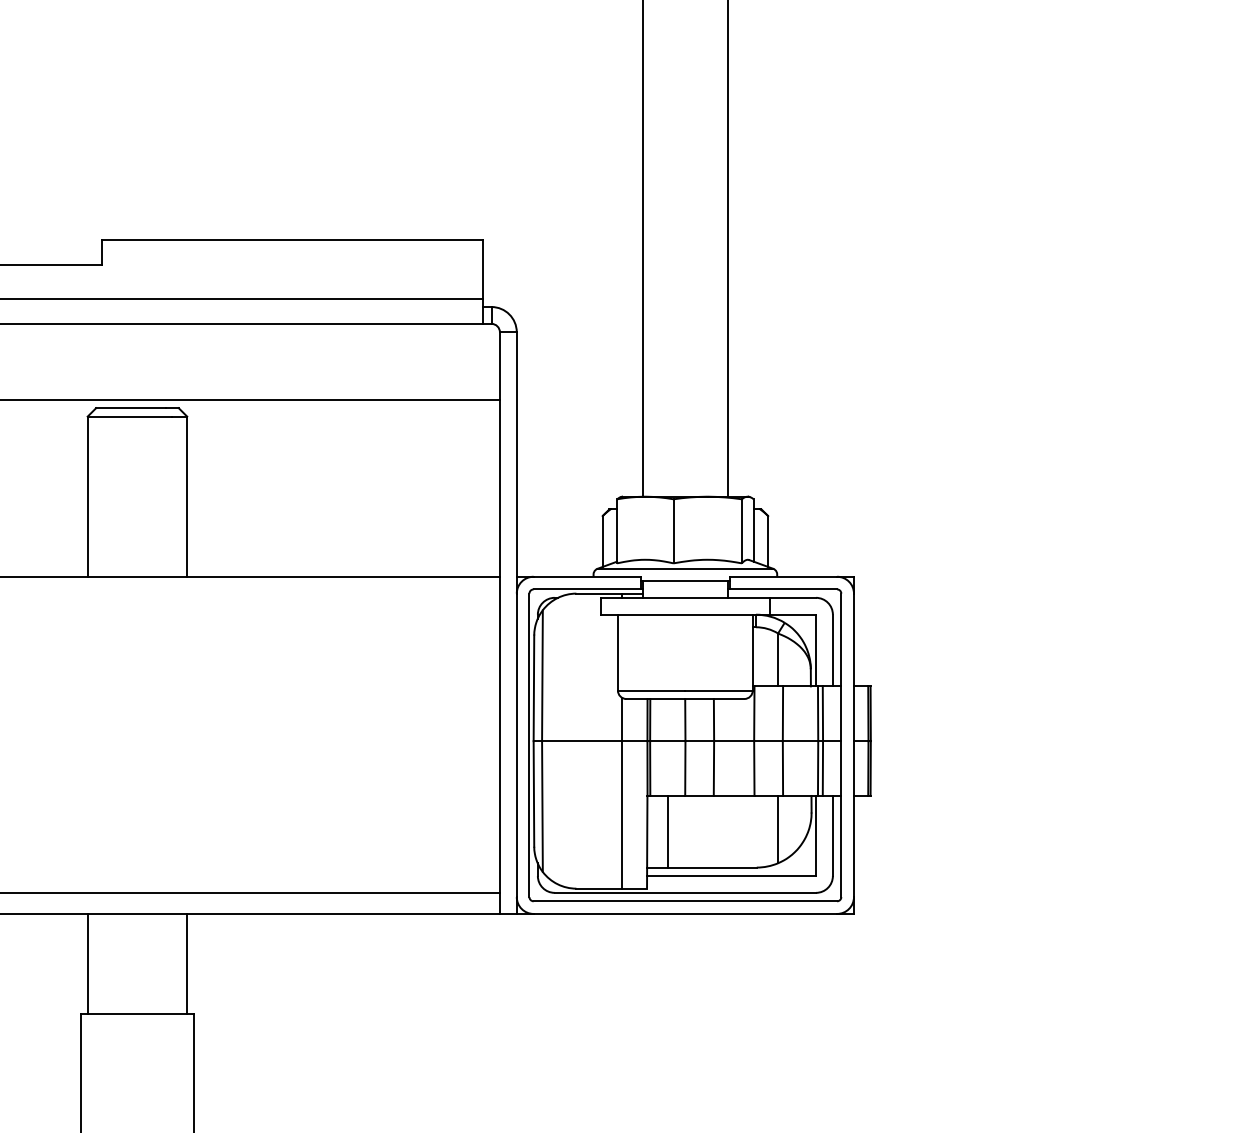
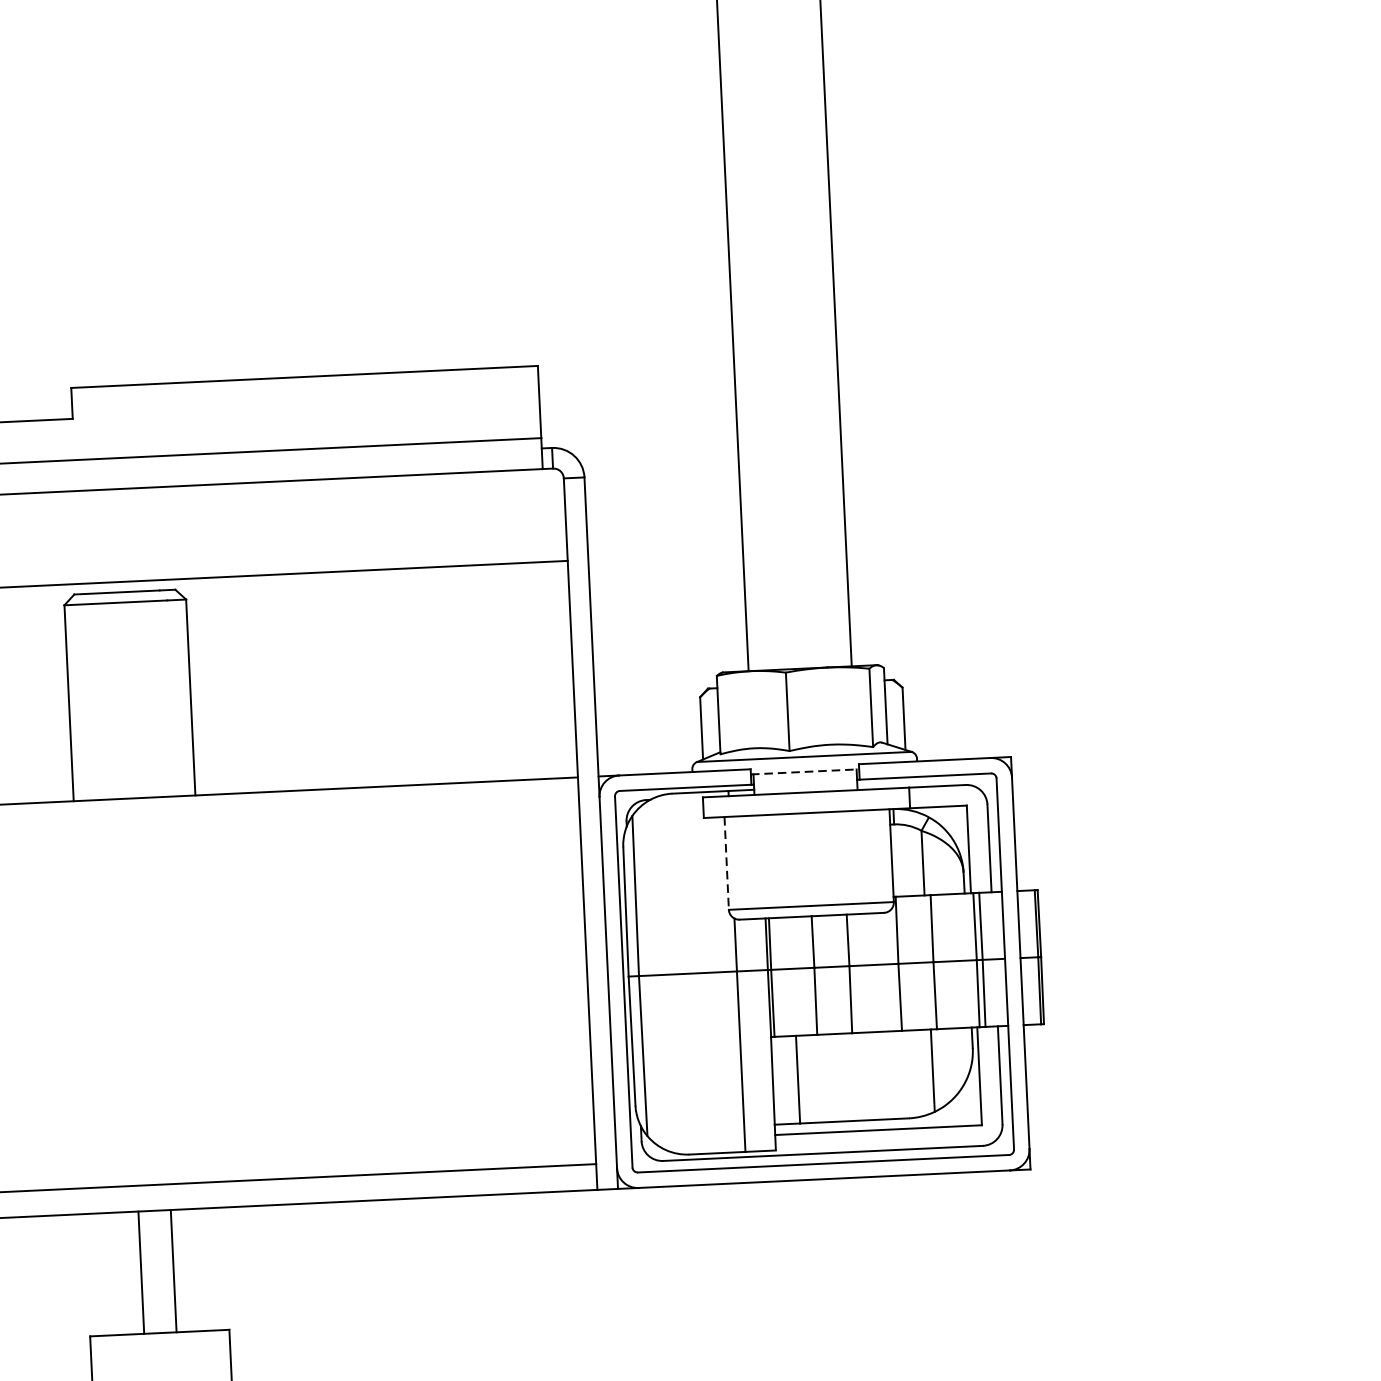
line: (685, 580) -> (805, 771), solid -> dashed
line: (617, 652) -> (726, 863), solid -> dashed
line: (87, 963) -> (141, 1272), moved
line: (187, 963) -> (174, 1270), moved

